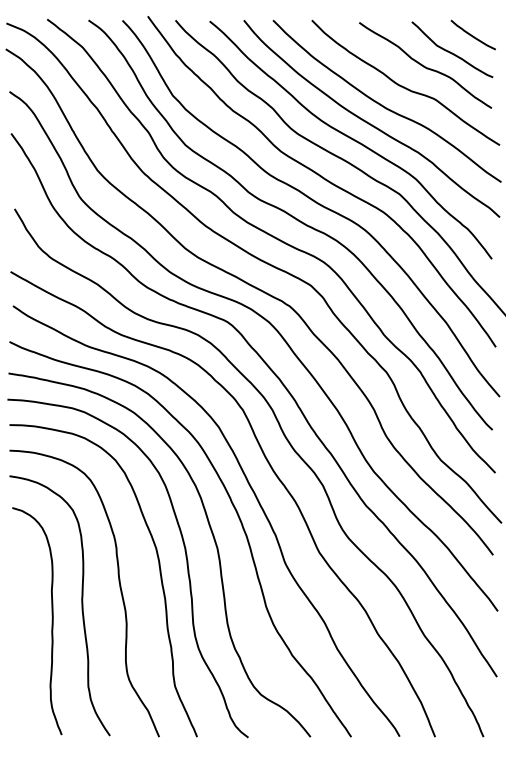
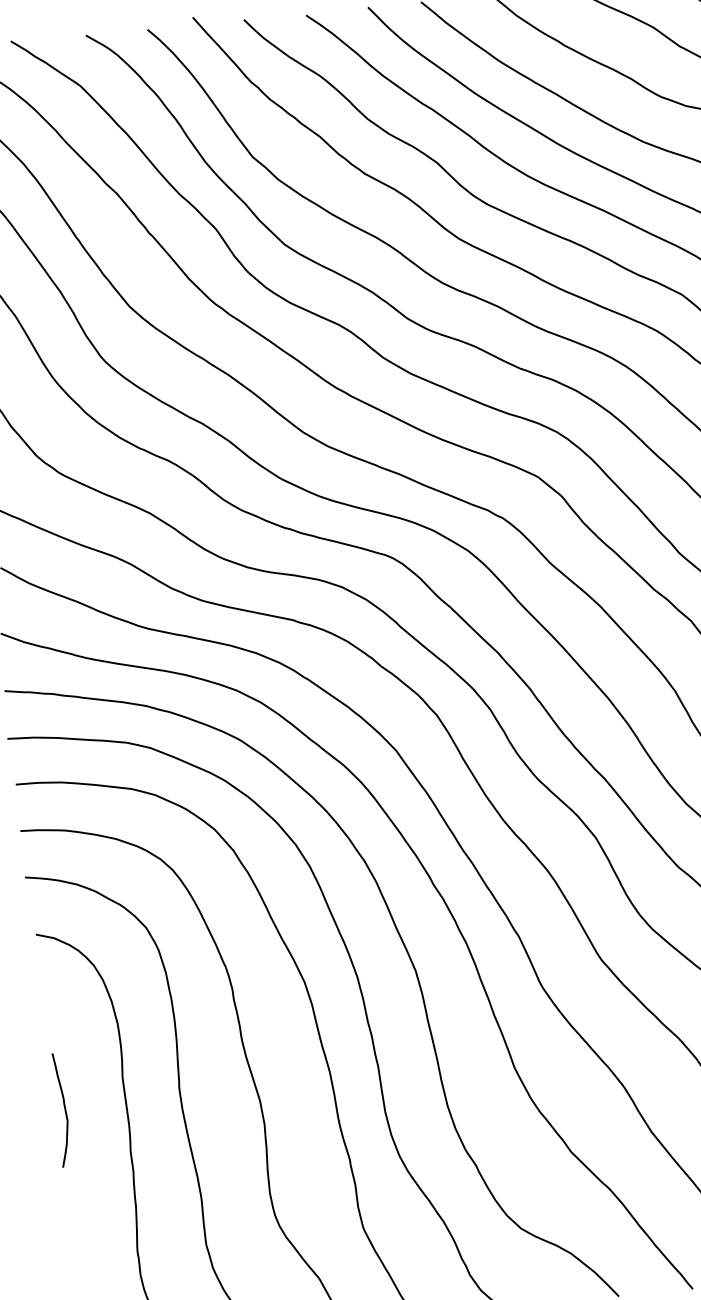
curve: (17, 603) -> (62, 1107), added

